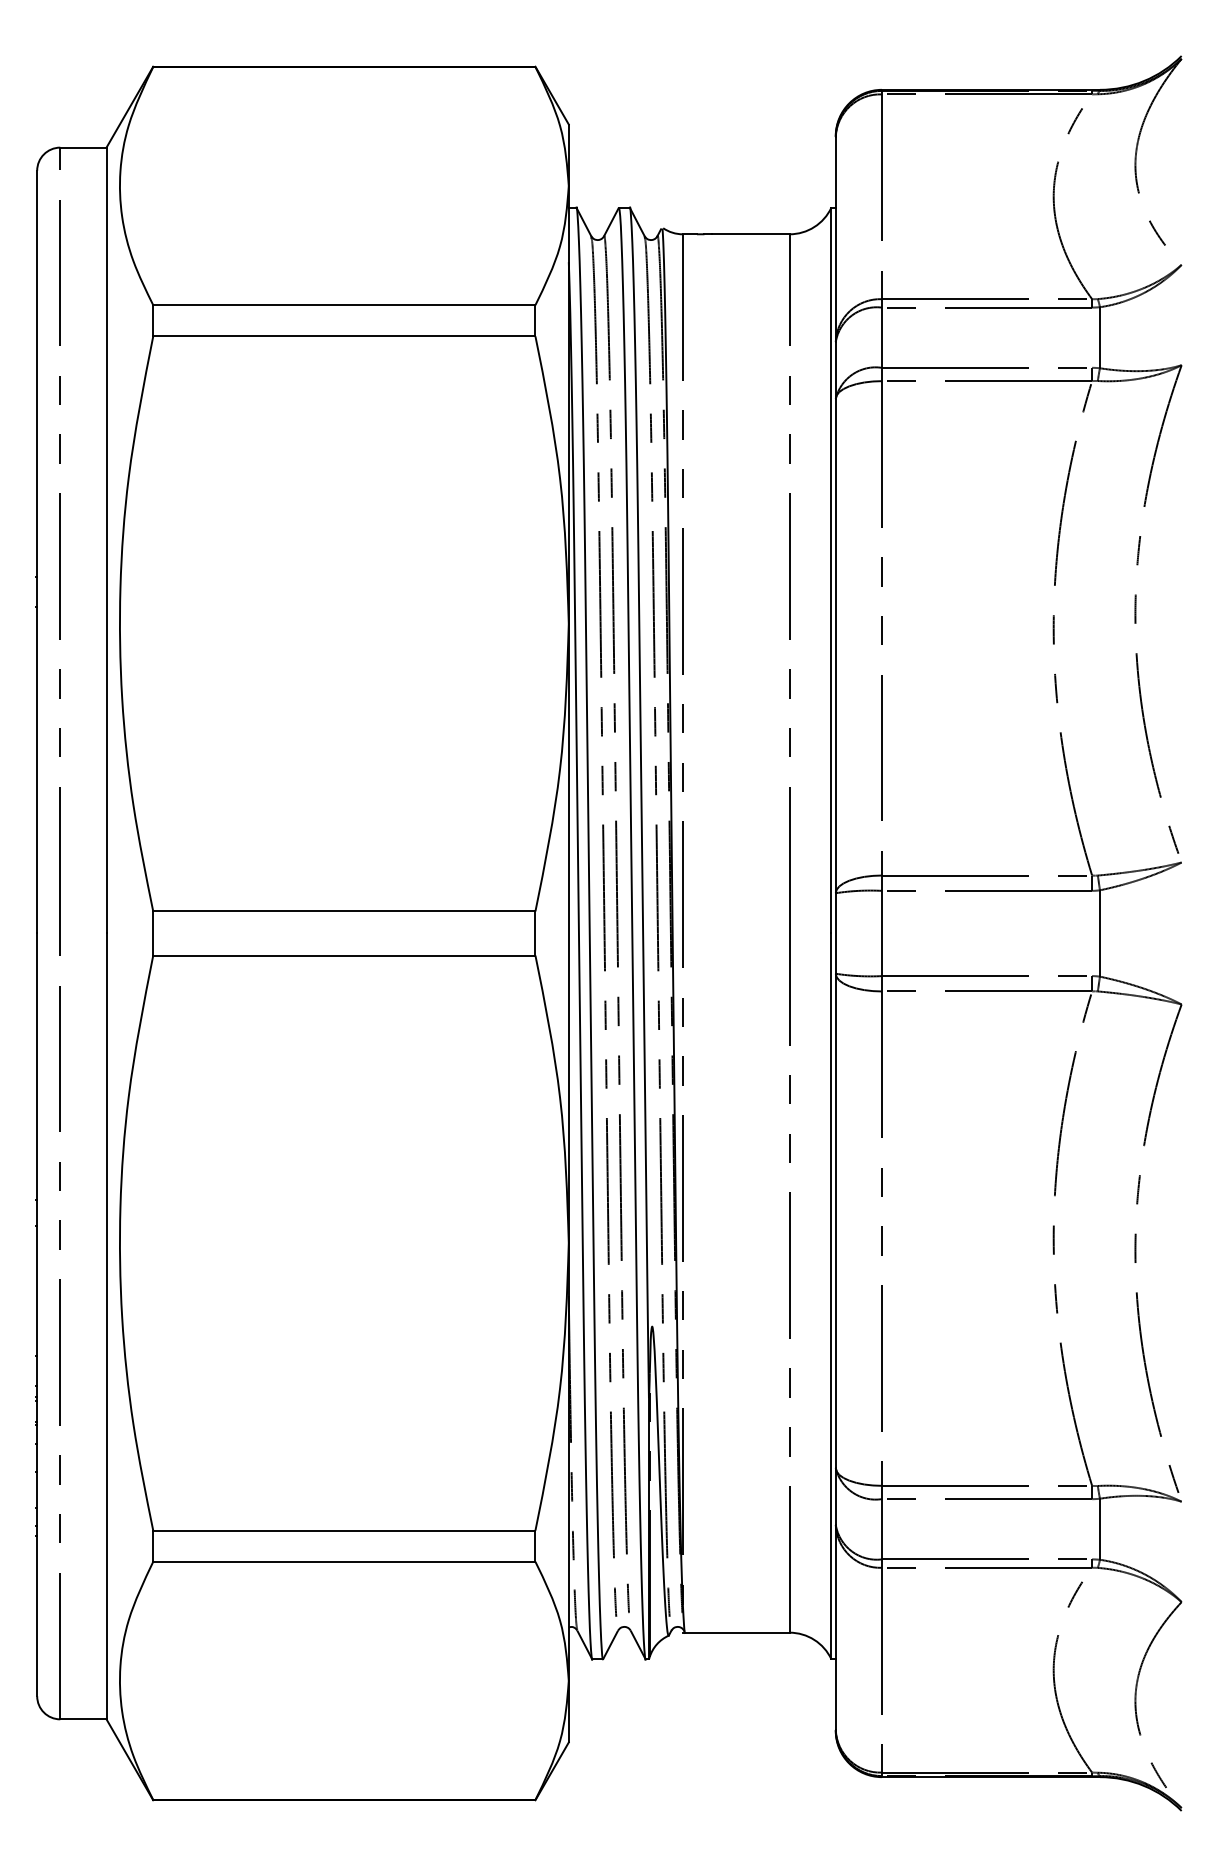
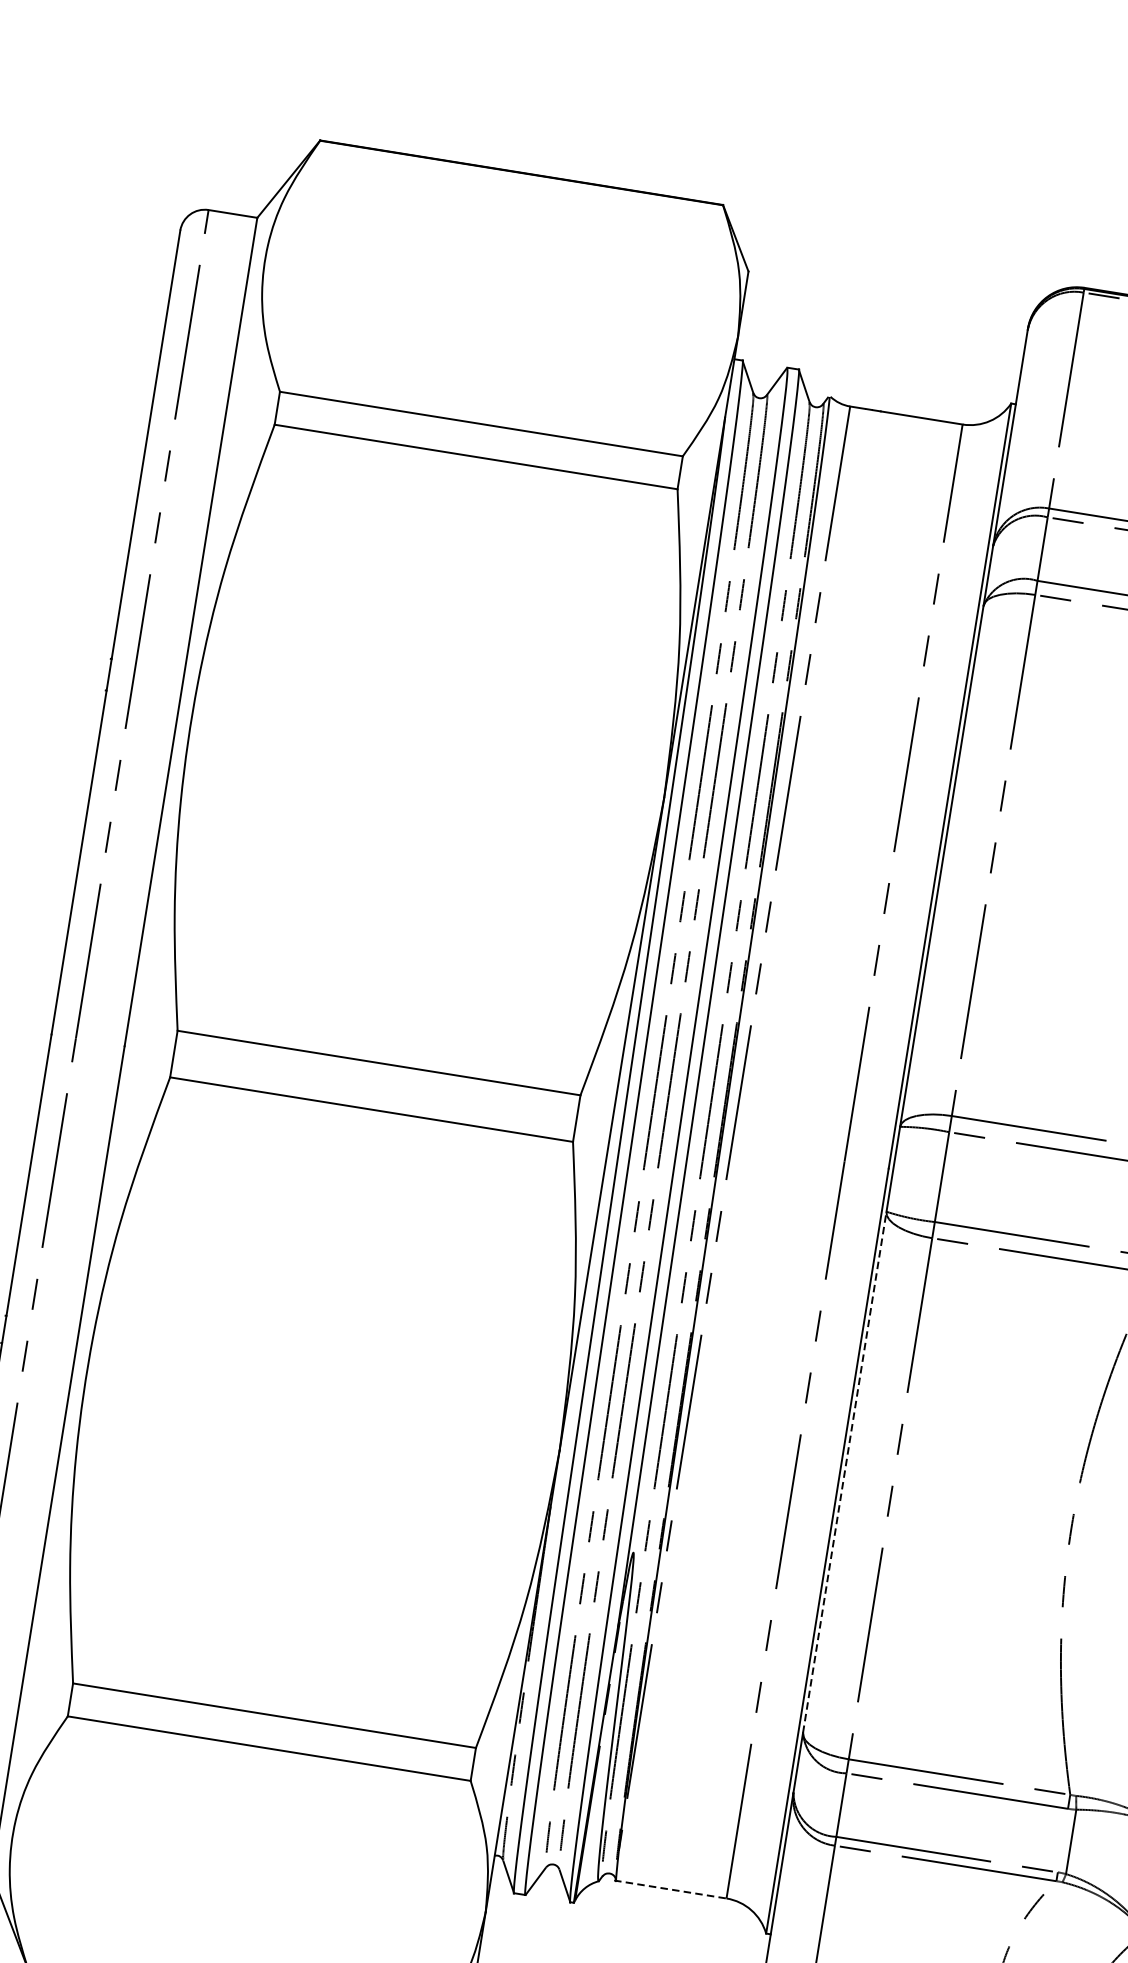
line: (835, 1220) -> (844, 1471), solid -> dashed
line: (736, 1632) -> (670, 1889), solid -> dashed

